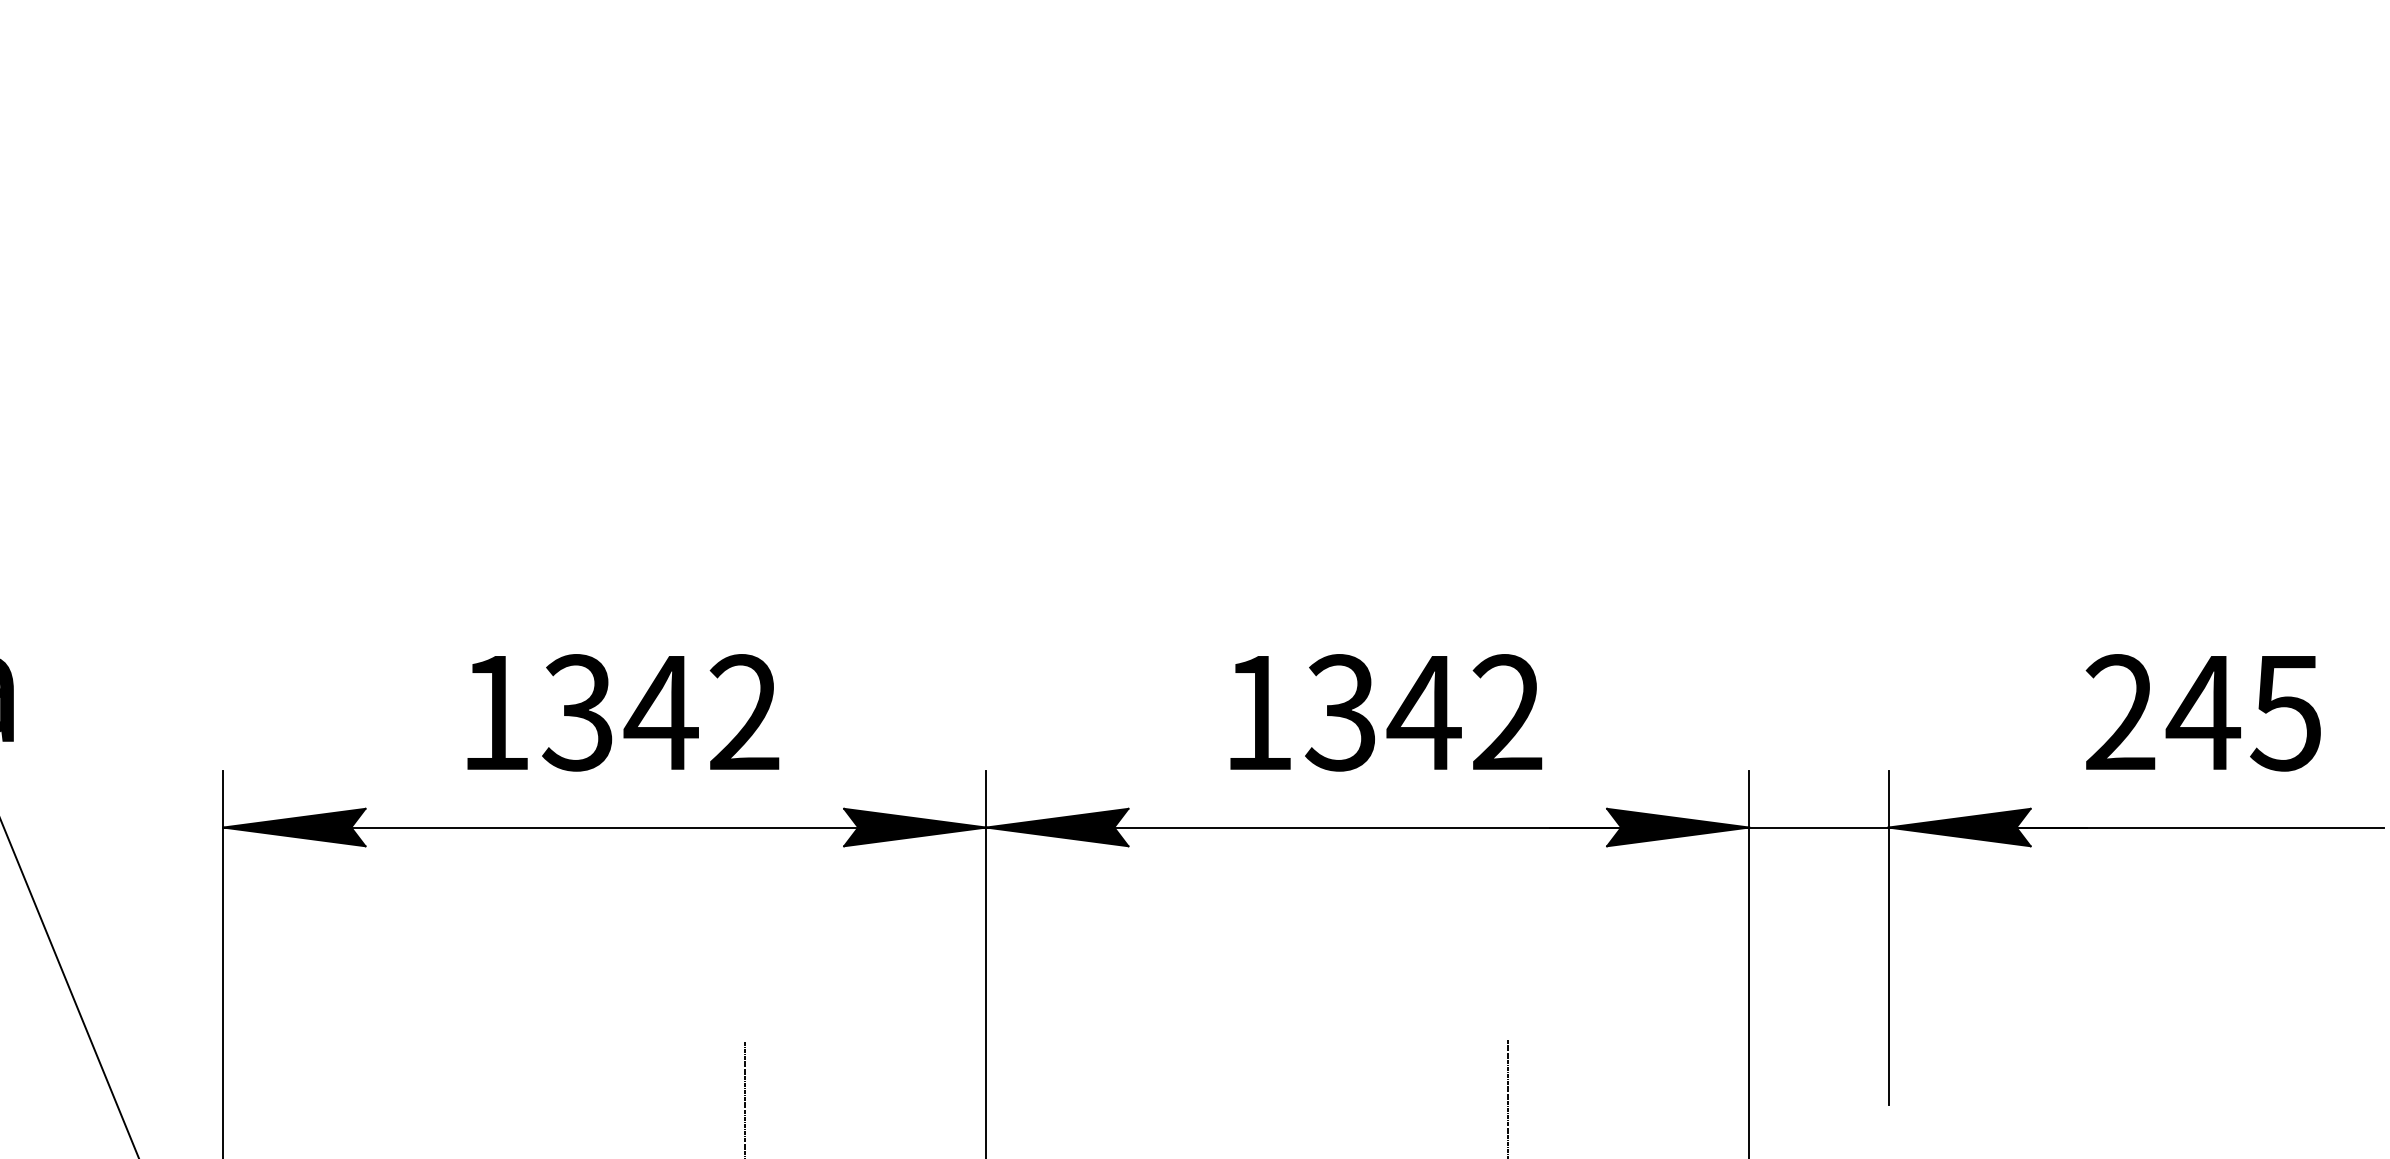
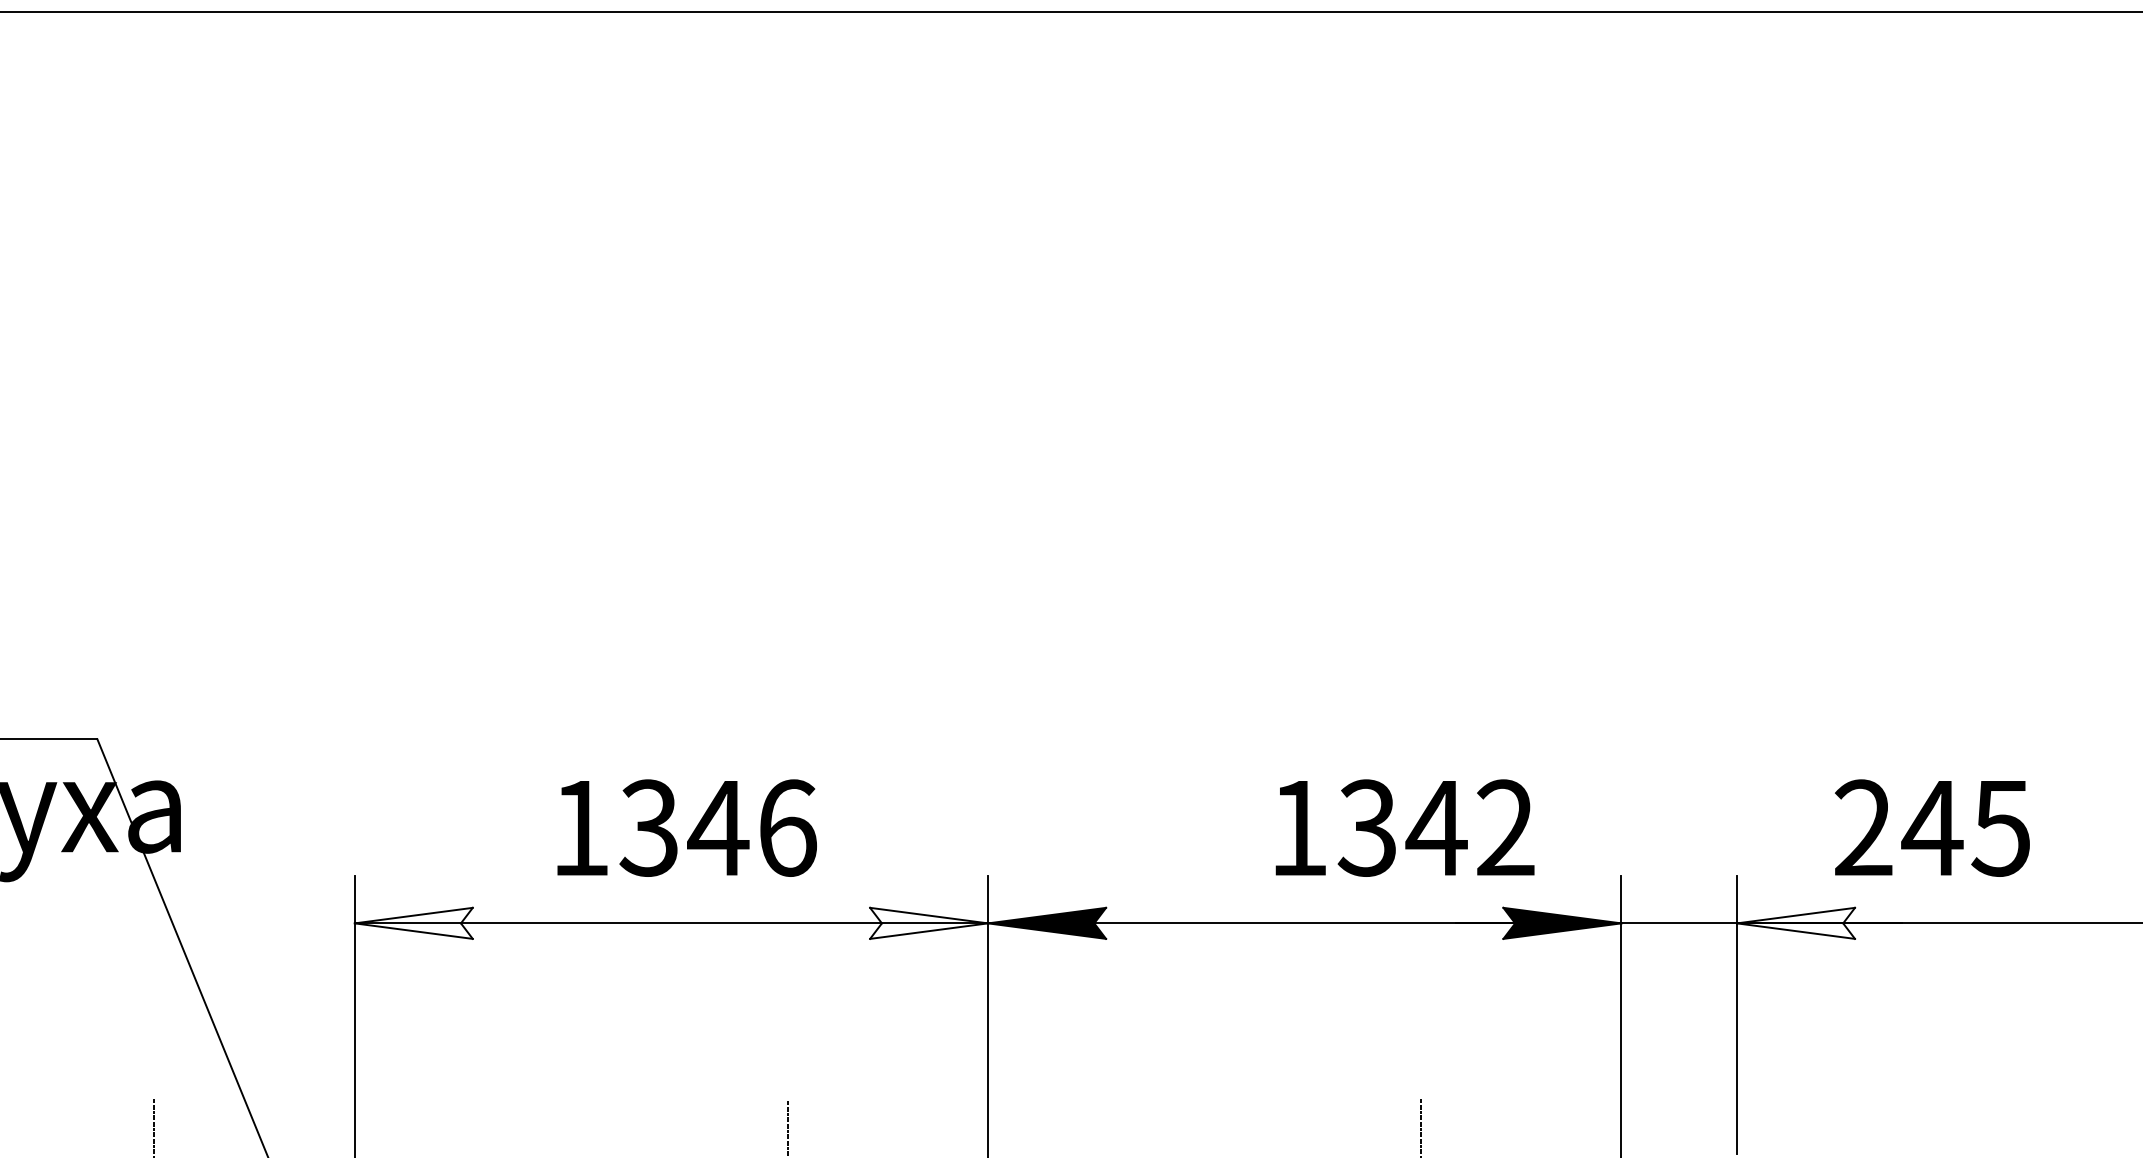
text: (744, 712) -> (787, 827), 1342 -> 1346
text: (1385, 712) -> (1404, 827), moved
text: (2203, 712) -> (1932, 827), moved
fill: (294, 826) -> (413, 922), removed
fill: (915, 826) -> (929, 922), removed
fill: (1960, 826) -> (1796, 922), removed

